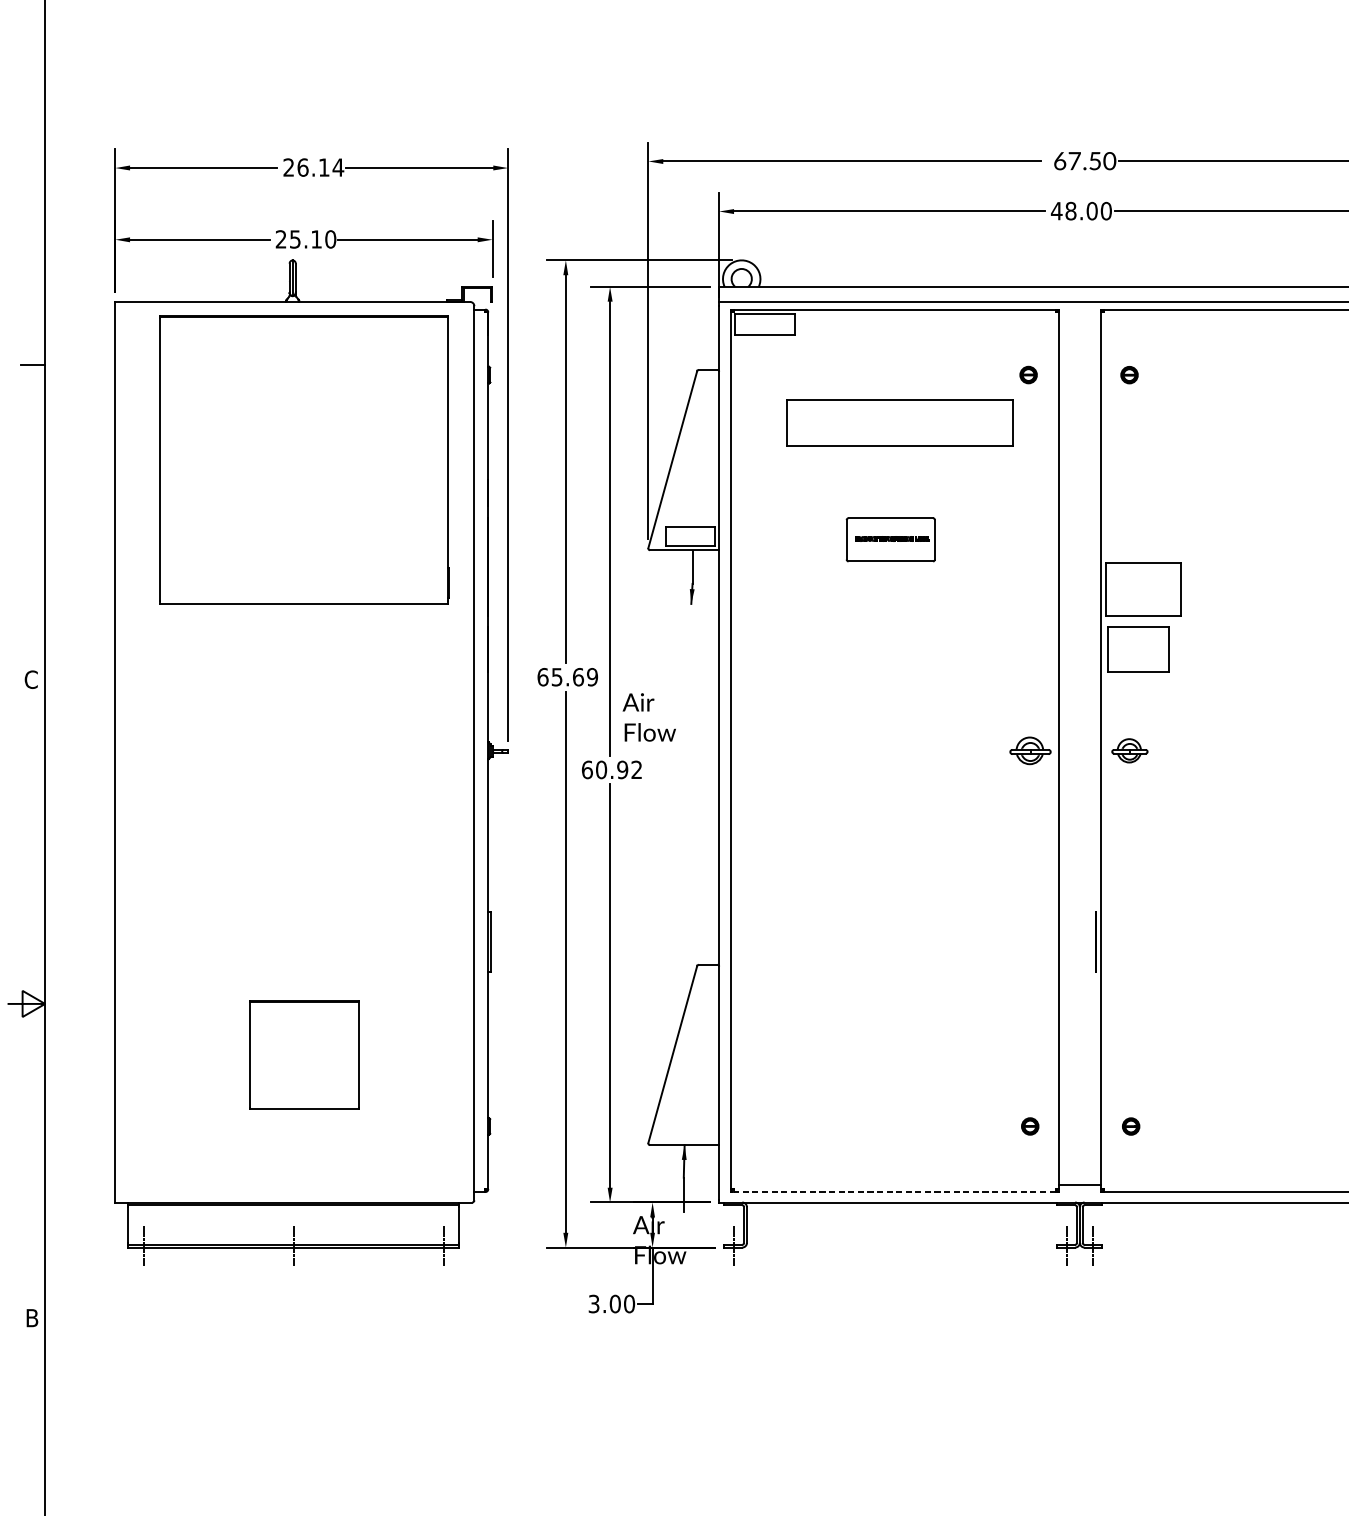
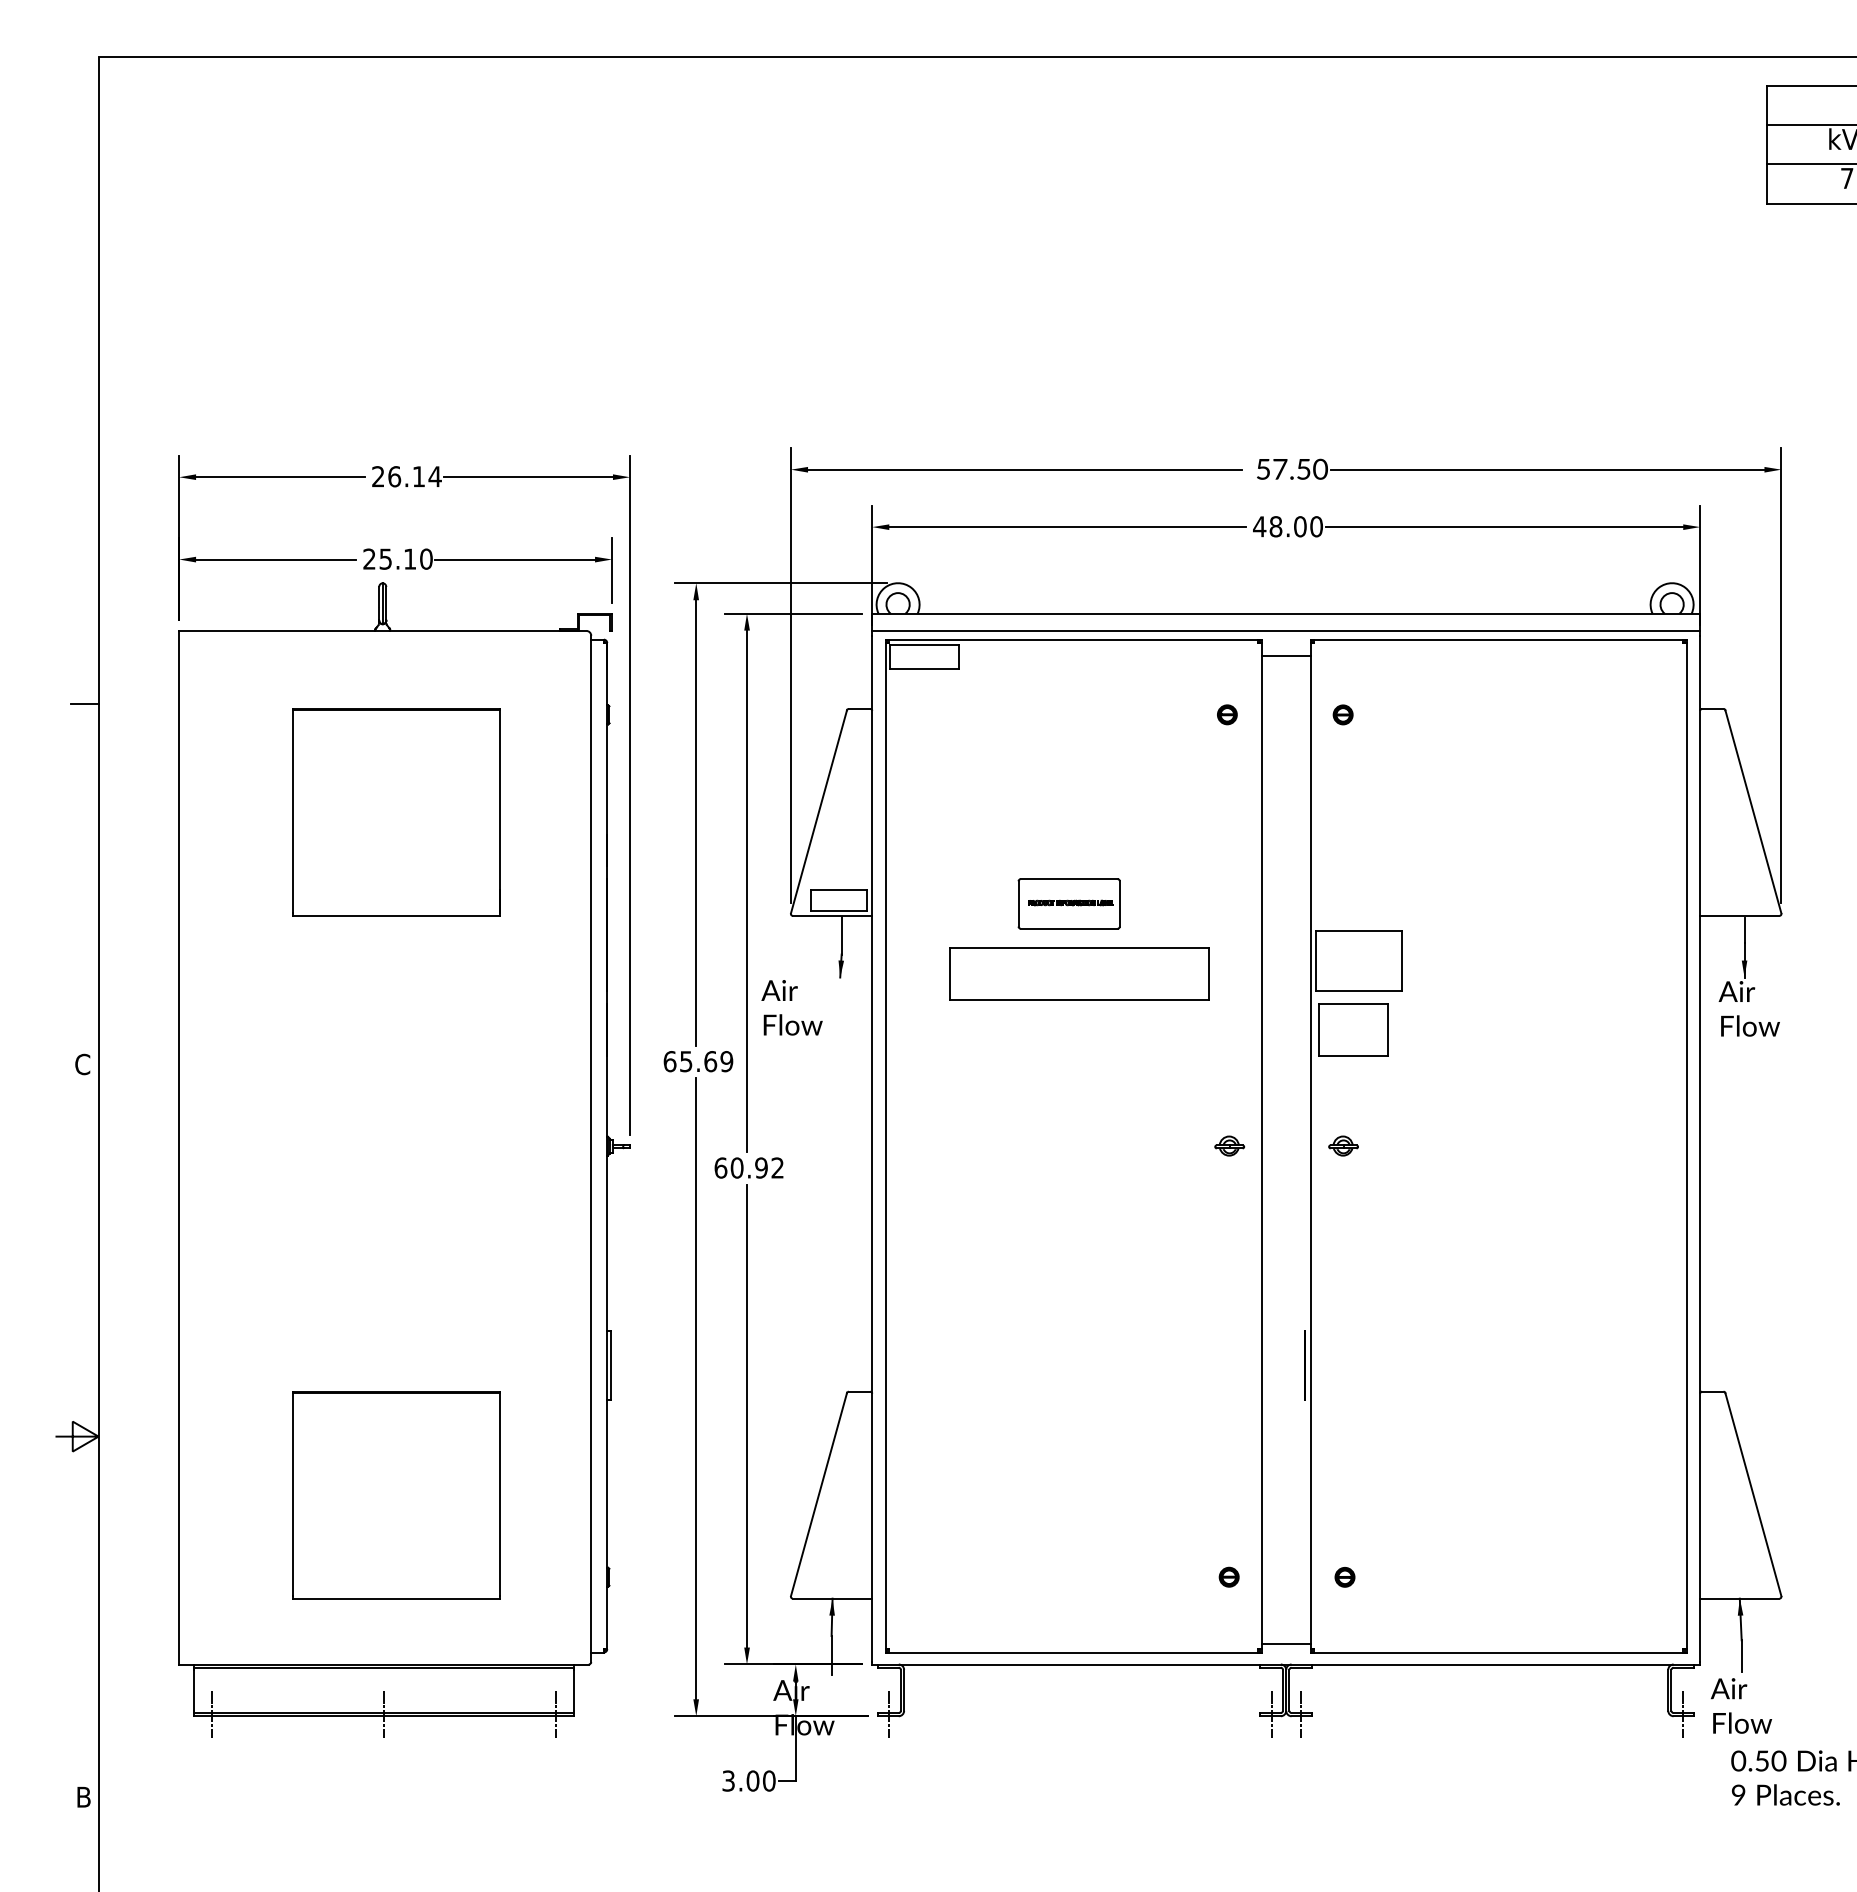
text: (1060, 161) -> (1263, 469), 67.50 -> 57.50
line: (1079, 323) -> (1285, 655), added
part: (899, 422) -> (1079, 973), moved
part: (304, 460) -> (396, 812), size x0.62
text: (648, 717) -> (791, 1007), moved
part: (1030, 750) -> (1229, 1145), size x0.62
part: (1129, 750) -> (1343, 1145), size x0.71
part: (304, 1055) -> (396, 1495), size x1.67
line: (894, 1192) -> (1073, 1652), dashed -> solid

